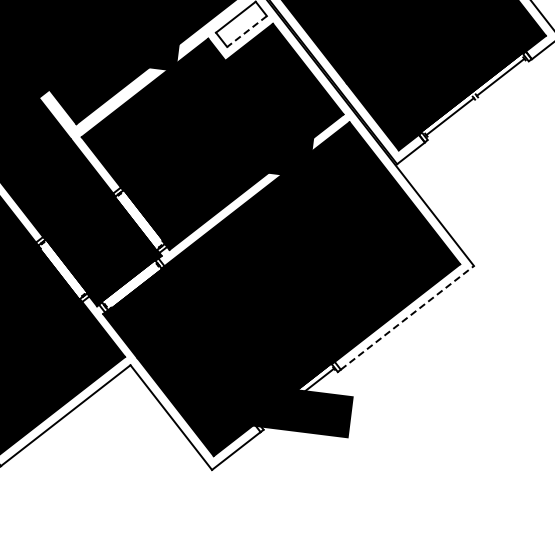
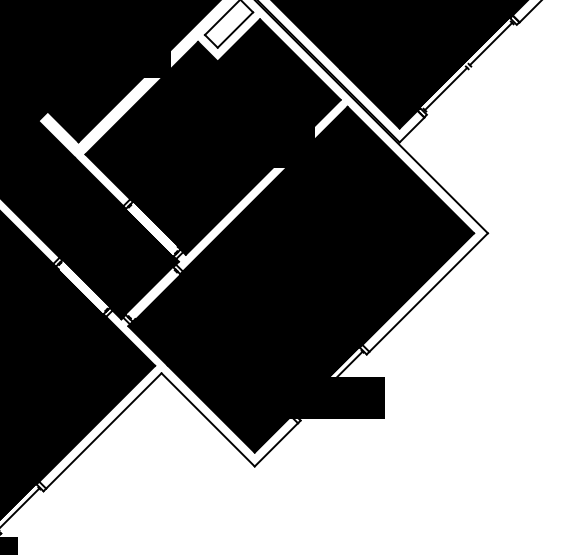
line: (247, 31) -> (235, 30), dashed -> solid
line: (407, 317) -> (428, 292), dashed -> solid

